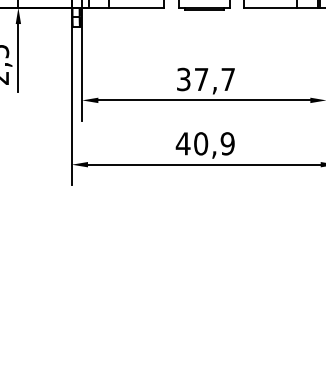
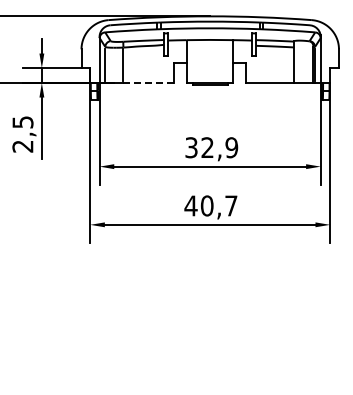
line: (136, 7) -> (148, 82), solid -> dashed
text: (214, 79) -> (219, 147), 37,7 -> 32,9
text: (227, 143) -> (231, 205), 40,9 -> 40,7

